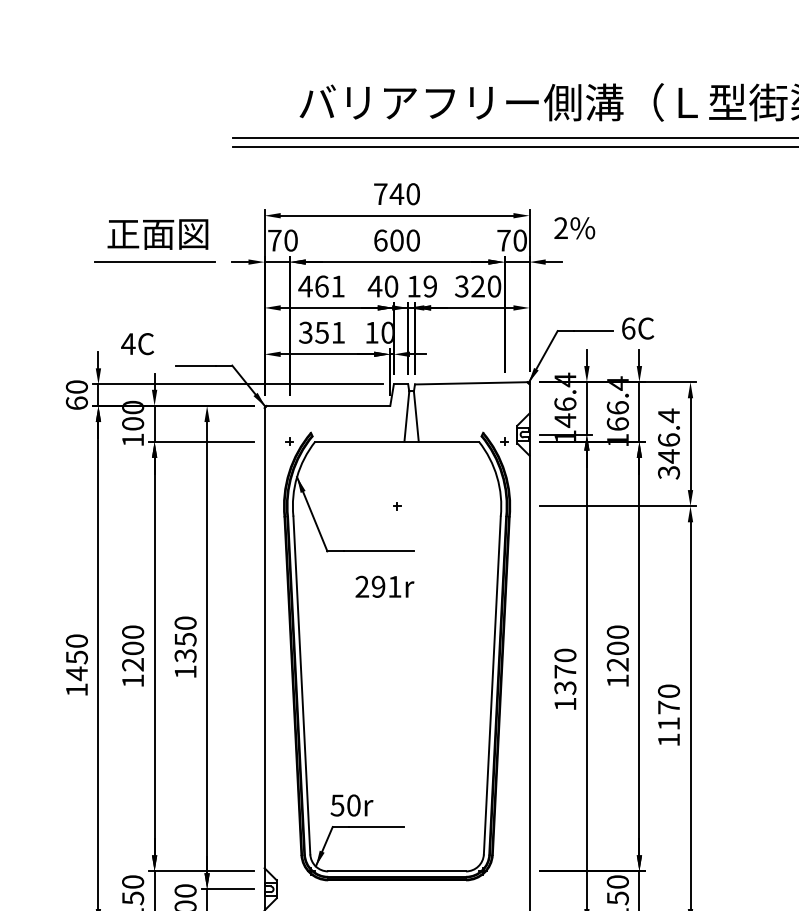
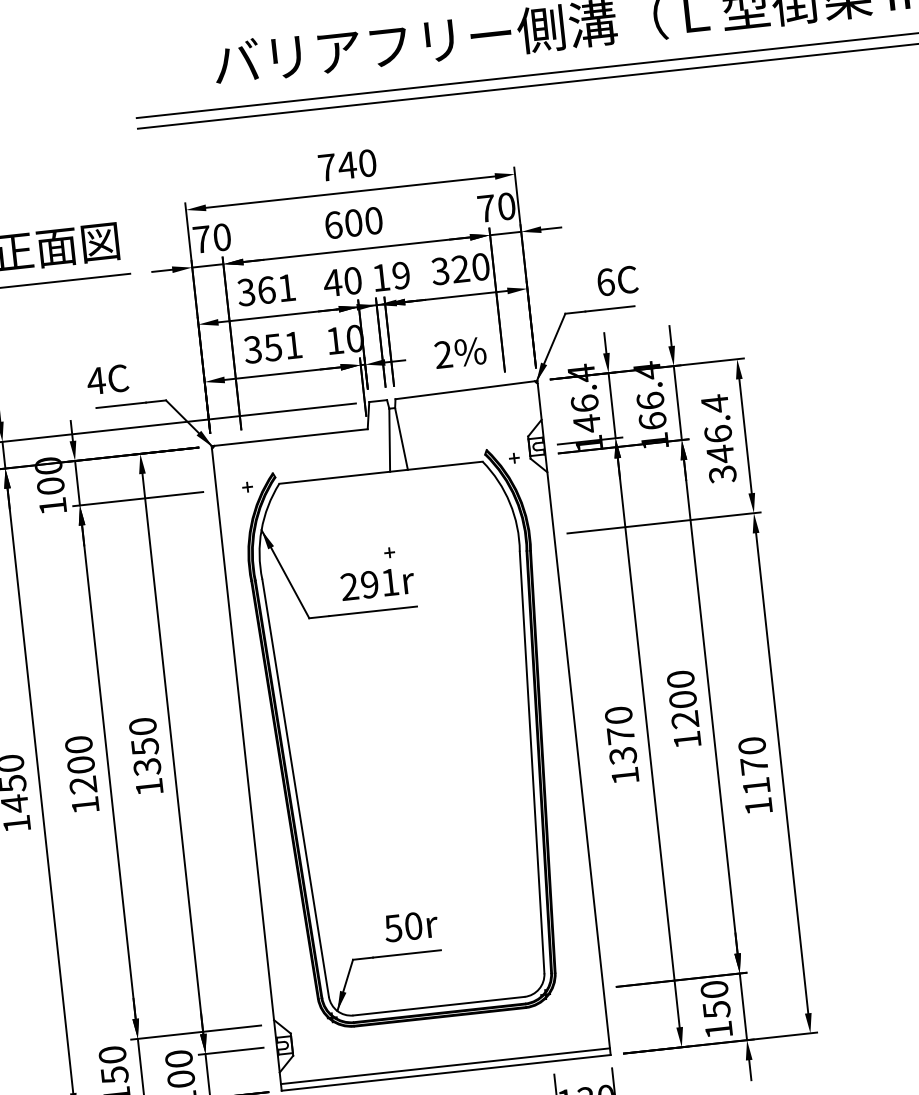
text: (574, 228) -> (460, 353), moved
text: (305, 286) -> (246, 292), 461 -> 361
text: (638, 328) -> (618, 280), moved
text: (137, 344) -> (107, 380), moved
text: (384, 586) -> (377, 583), moved
text: (351, 805) -> (410, 926), moved

